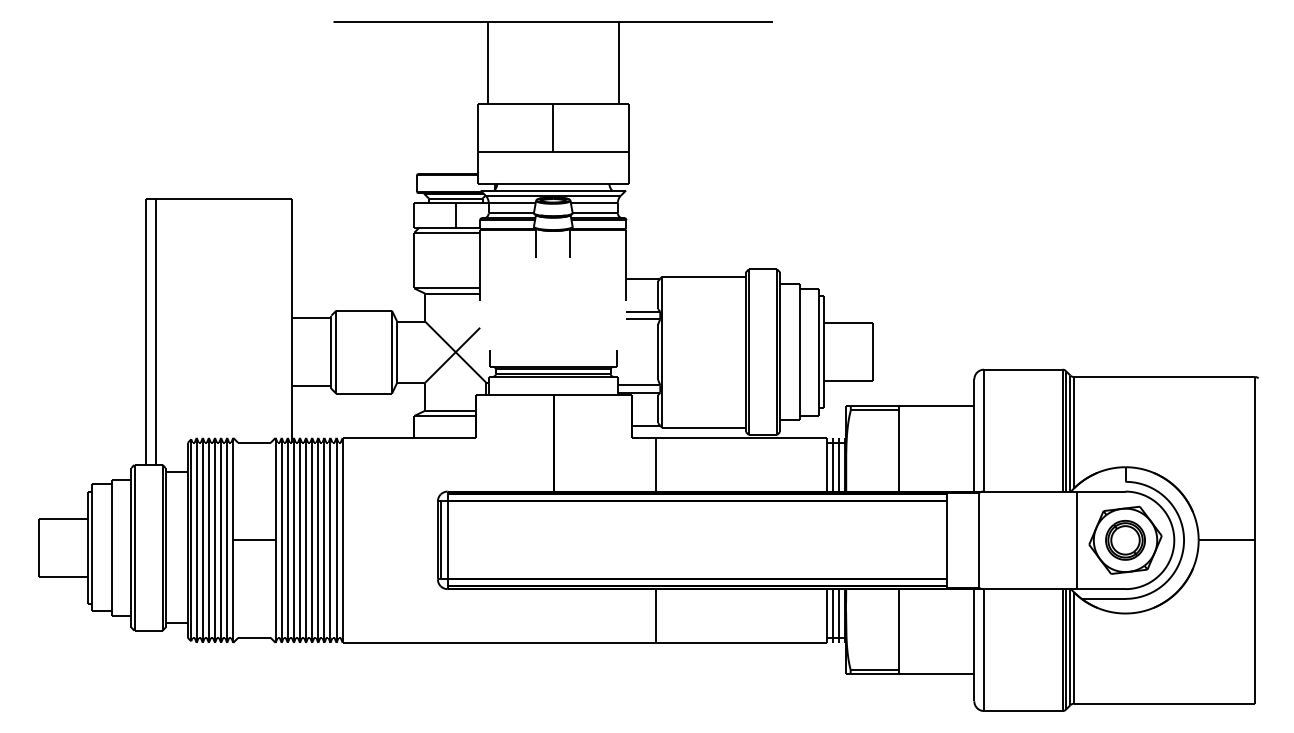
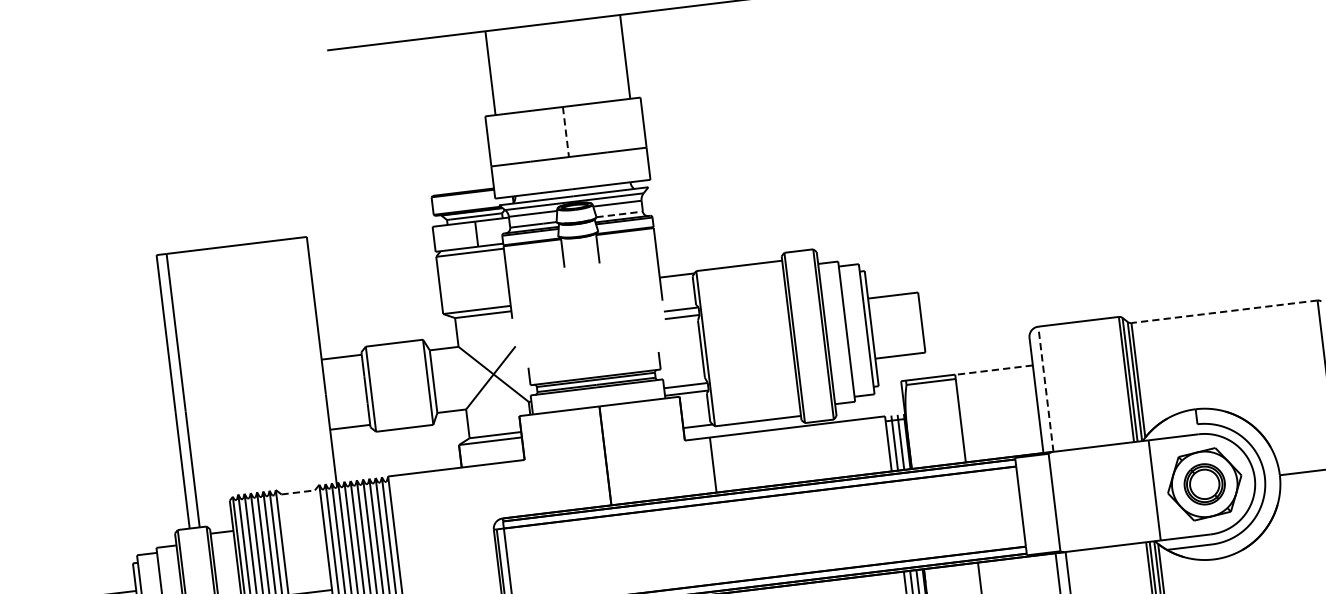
line: (553, 128) -> (566, 132), solid -> dashed
line: (595, 213) -> (619, 214), solid -> dashed
line: (1164, 377) -> (1224, 312), solid -> dashed
line: (936, 406) -> (994, 370), solid -> dashed
line: (984, 430) -> (1046, 389), solid -> dashed
line: (254, 442) -> (298, 492), solid -> dashed

